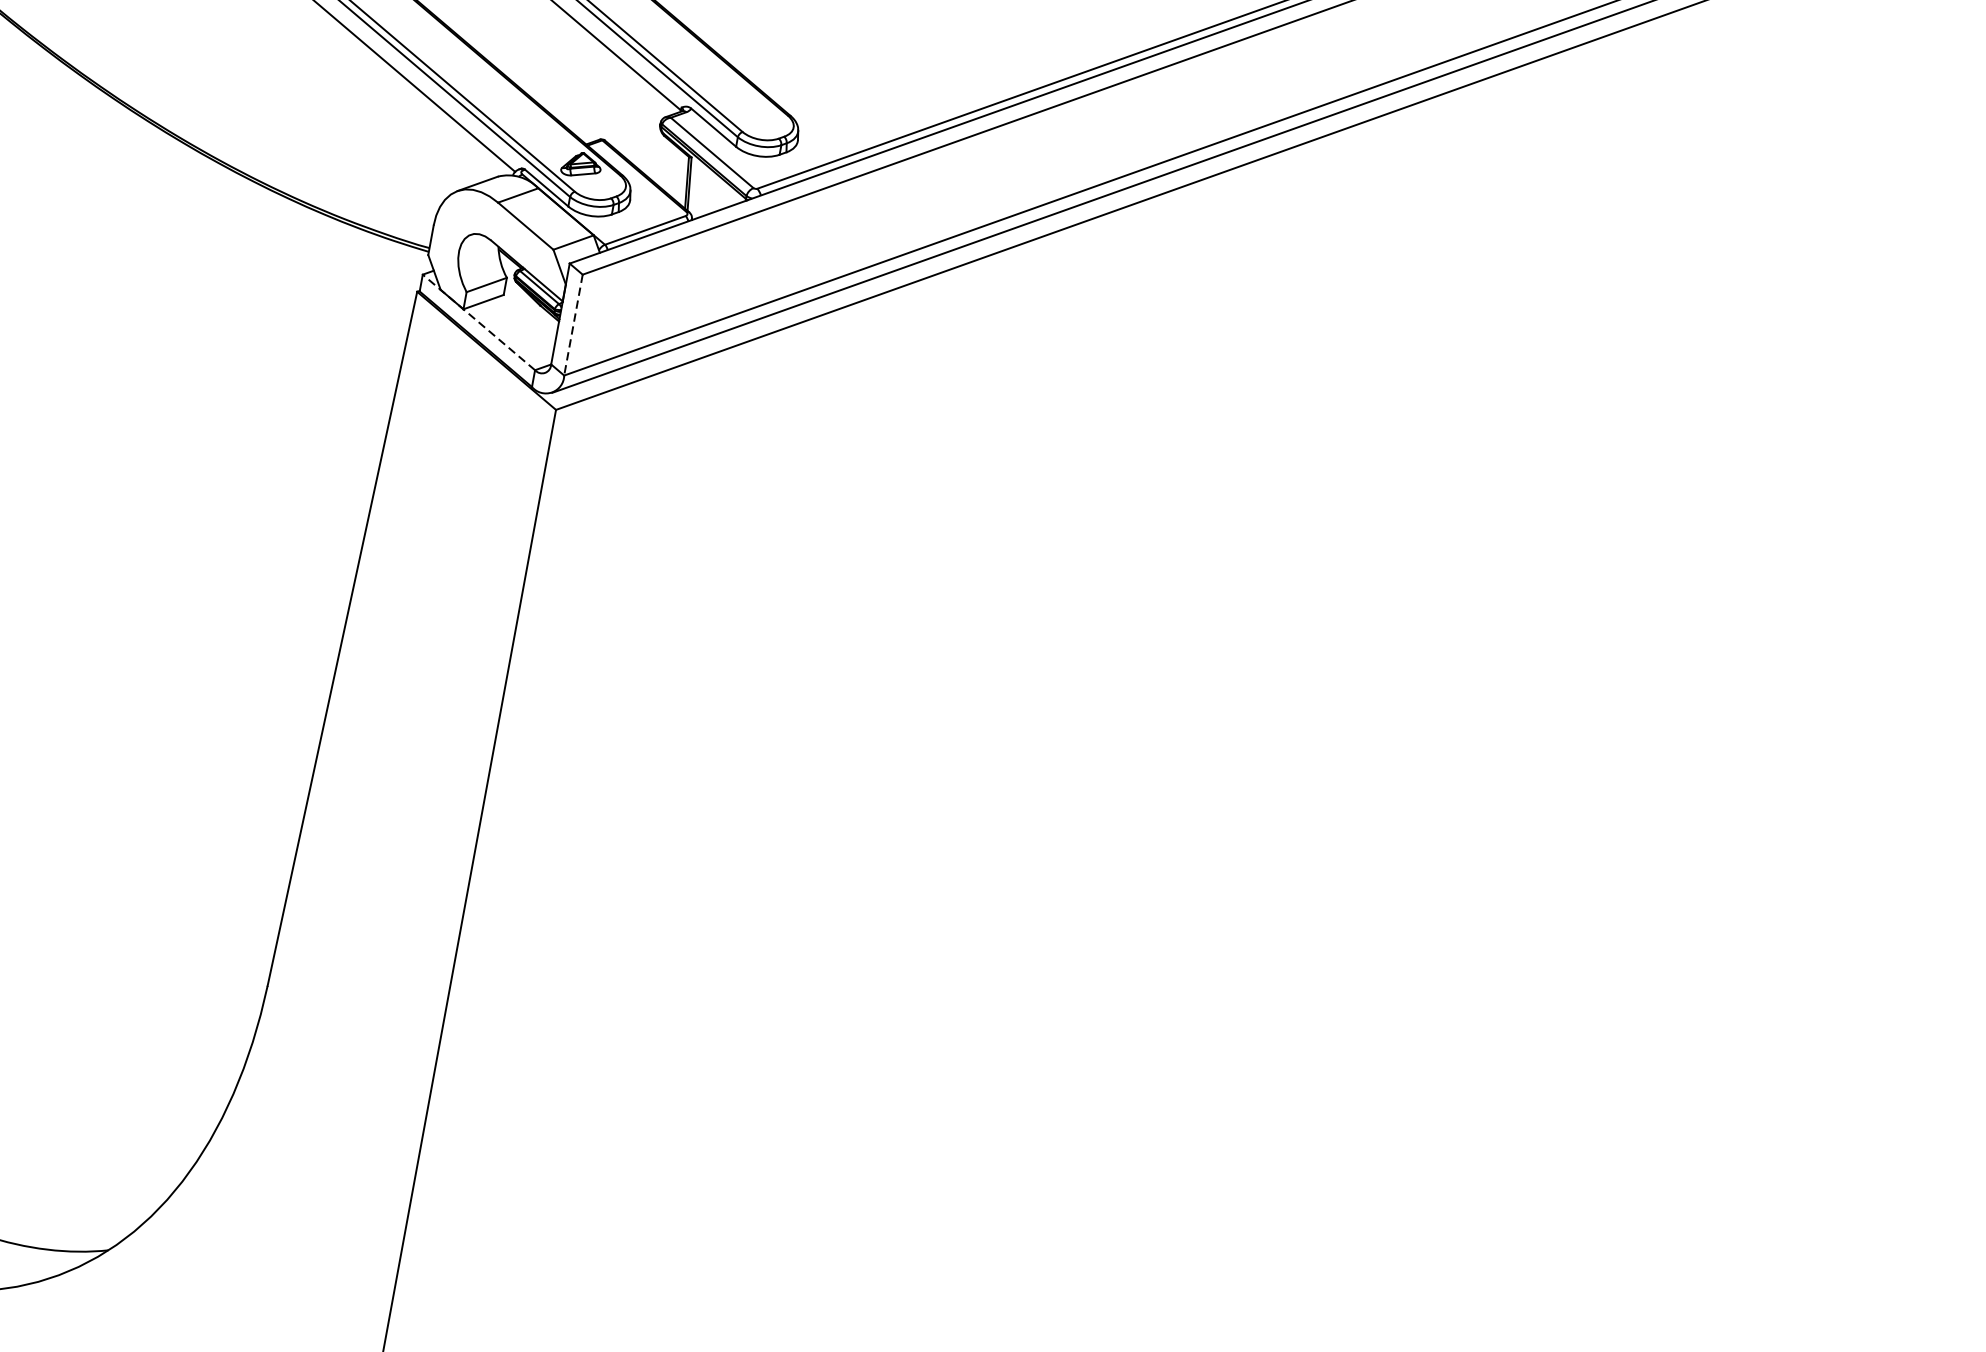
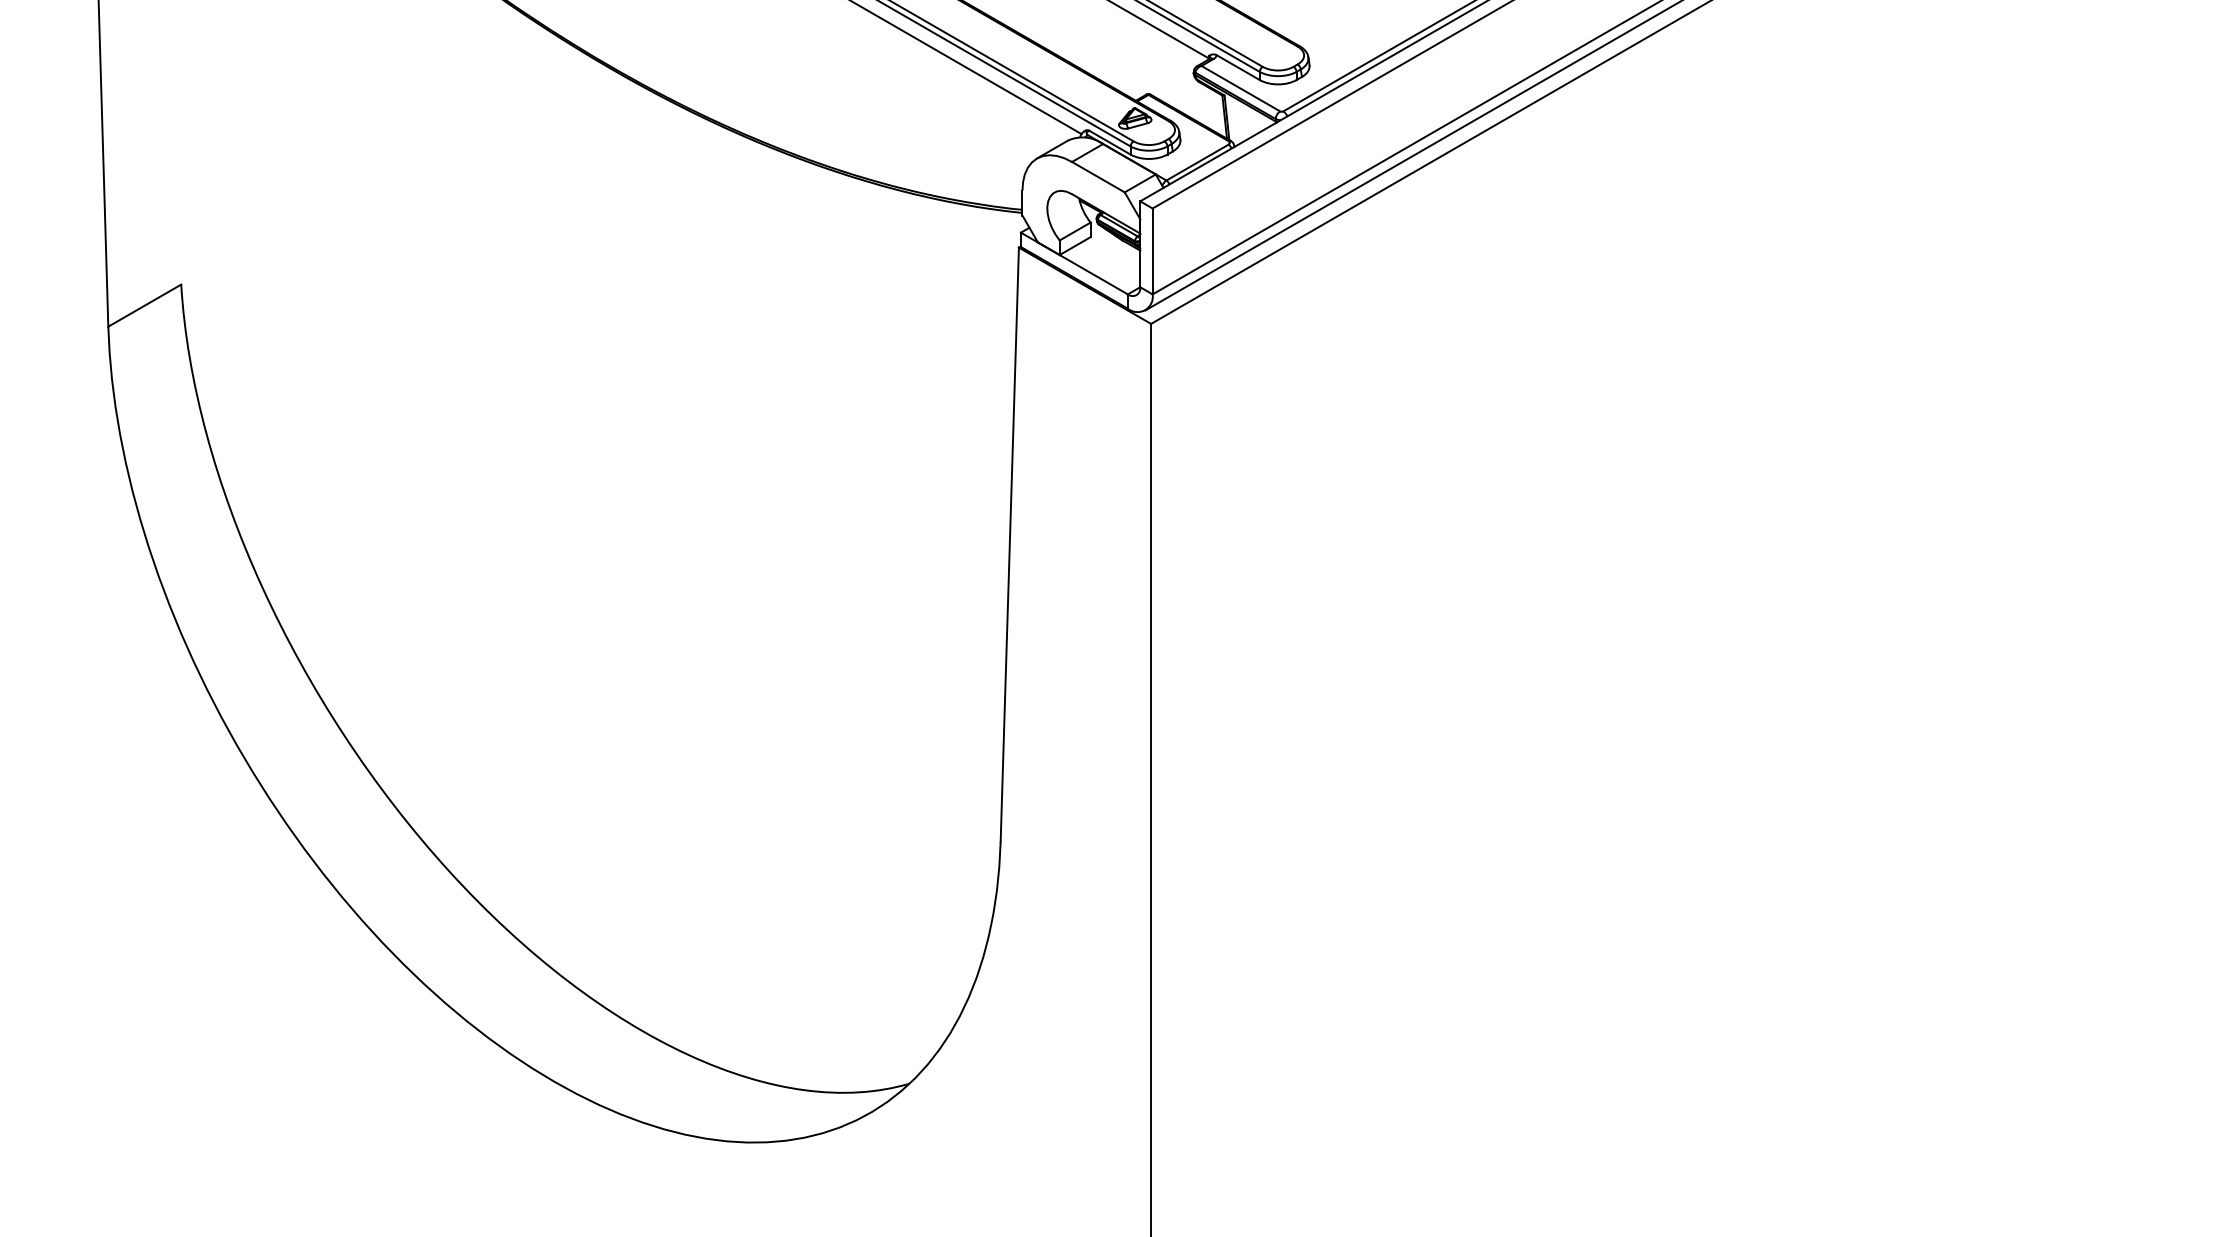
line: (479, 322) -> (1074, 263), dashed -> solid
line: (573, 325) -> (1152, 251), dashed -> solid

